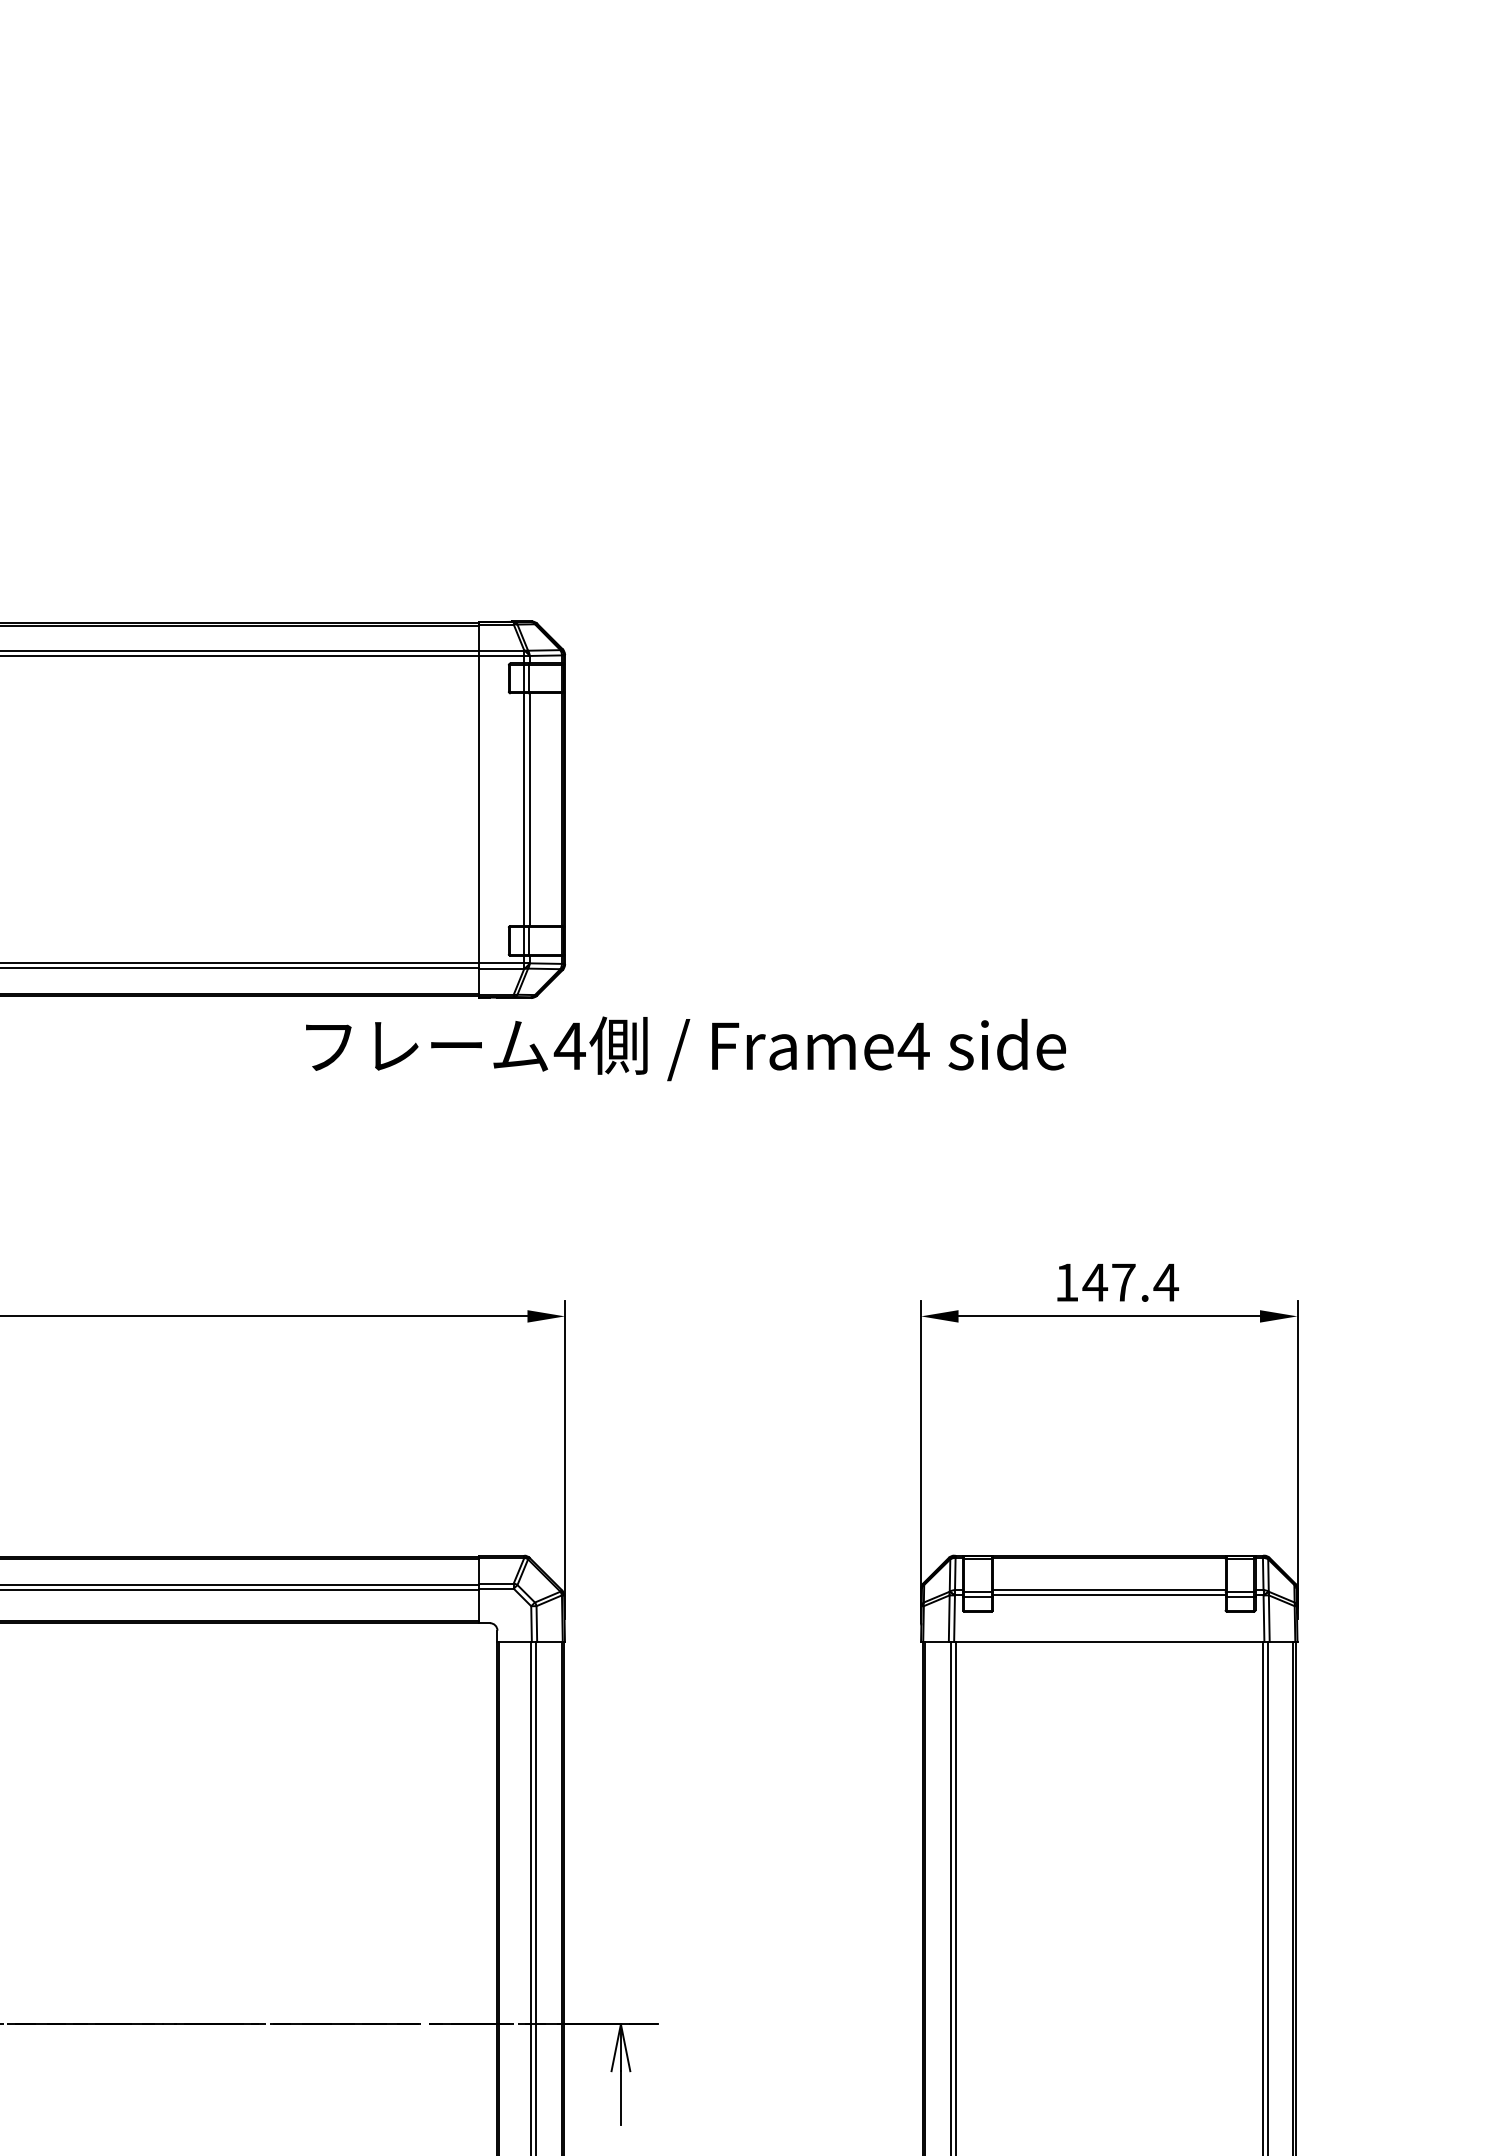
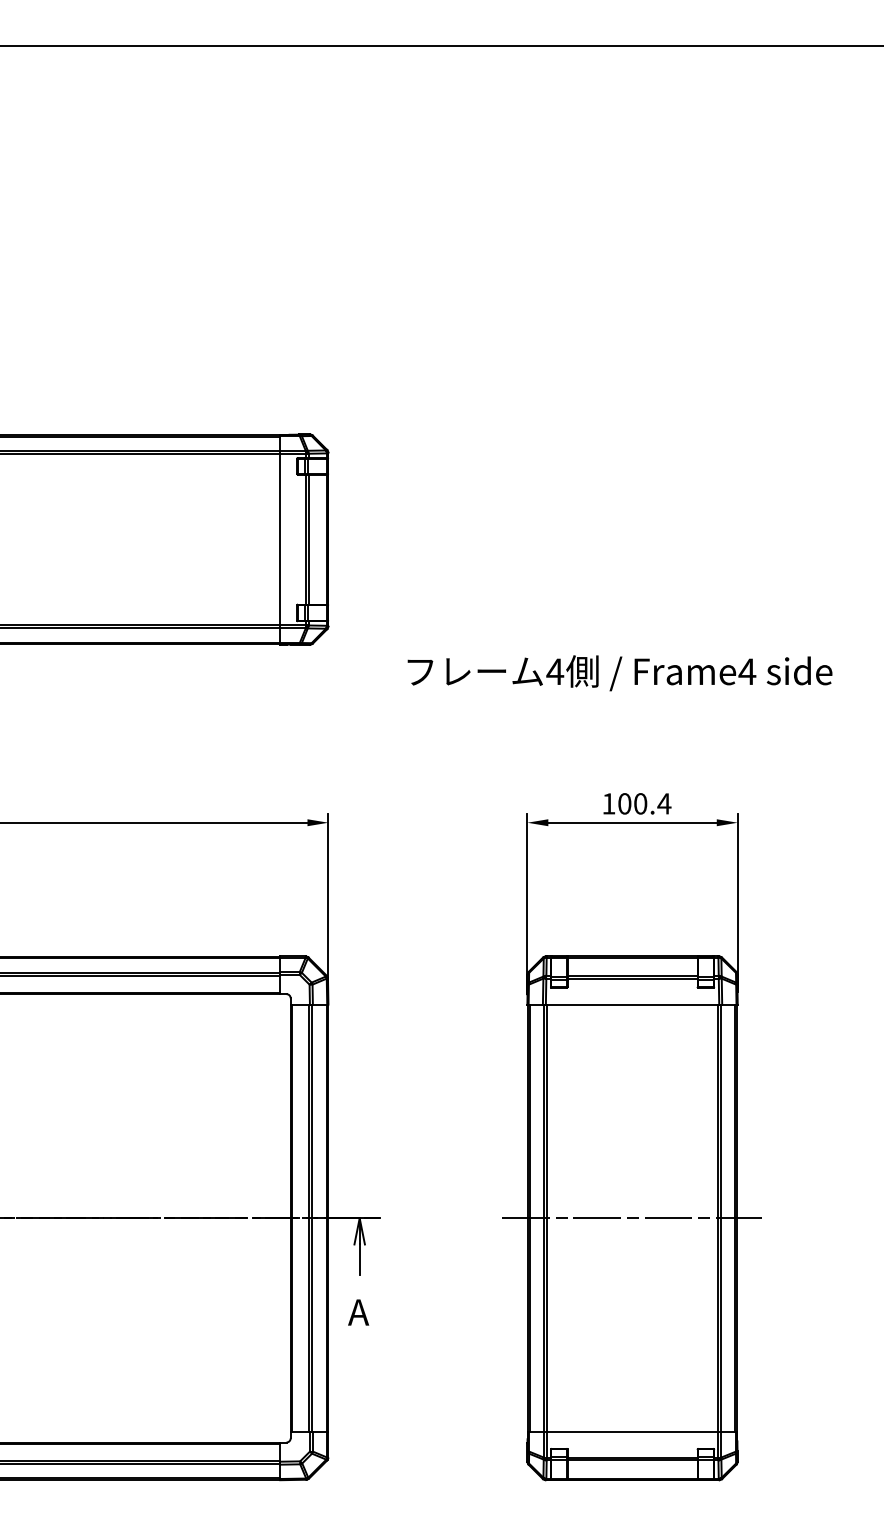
text: (684, 1049) -> (619, 673), moved
text: (1109, 1281) -> (632, 803), 147.4 -> 100.4
line: (1107, 2024) -> (631, 1218), added

